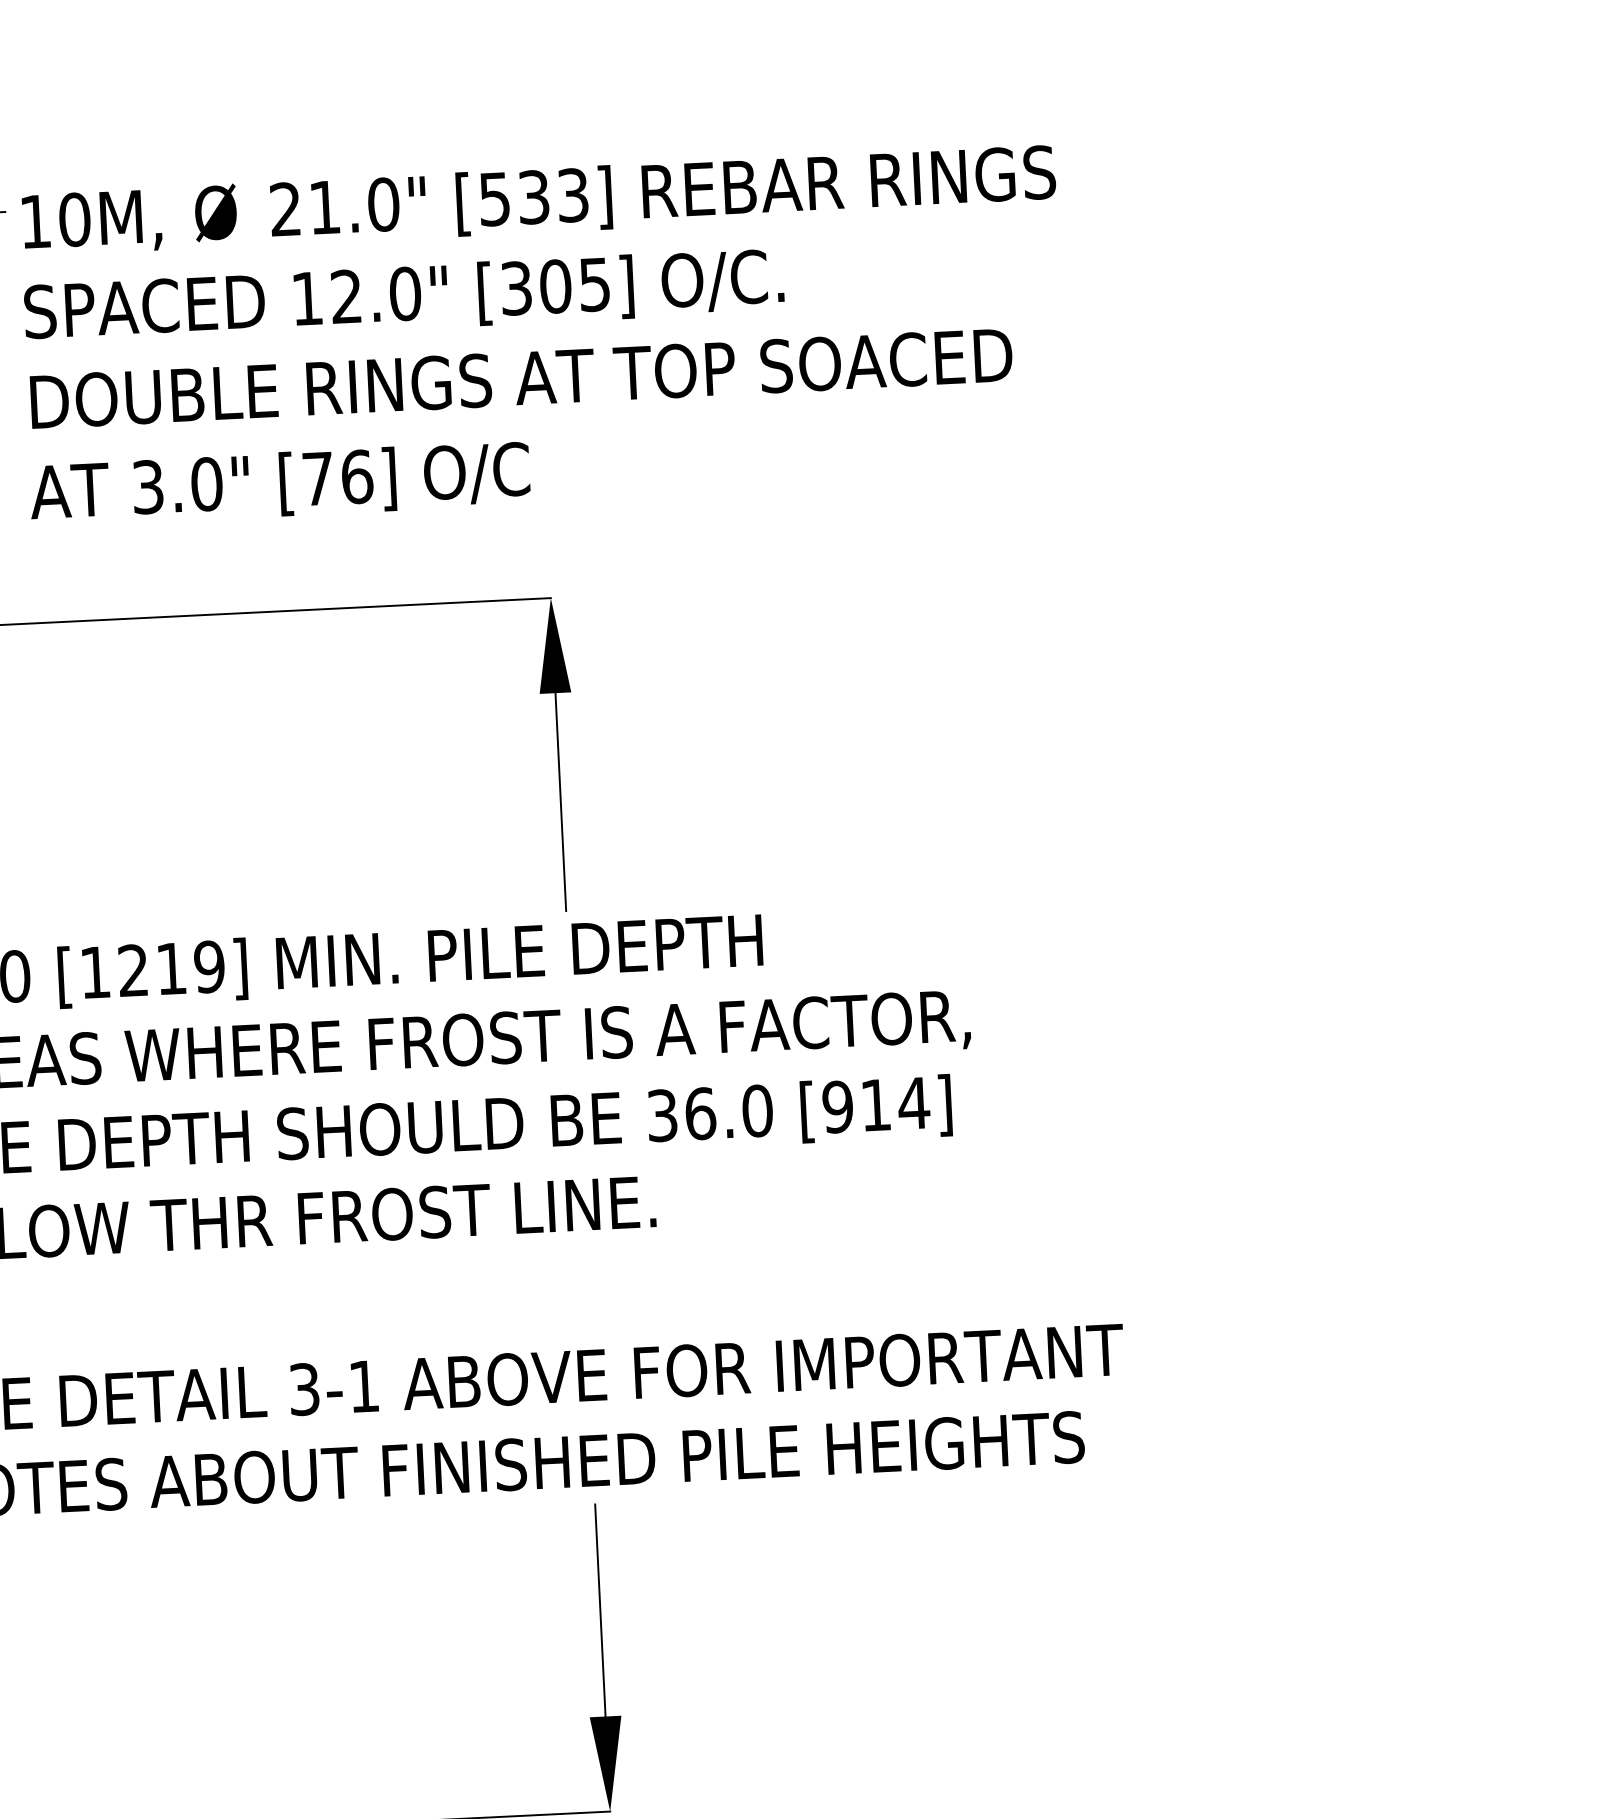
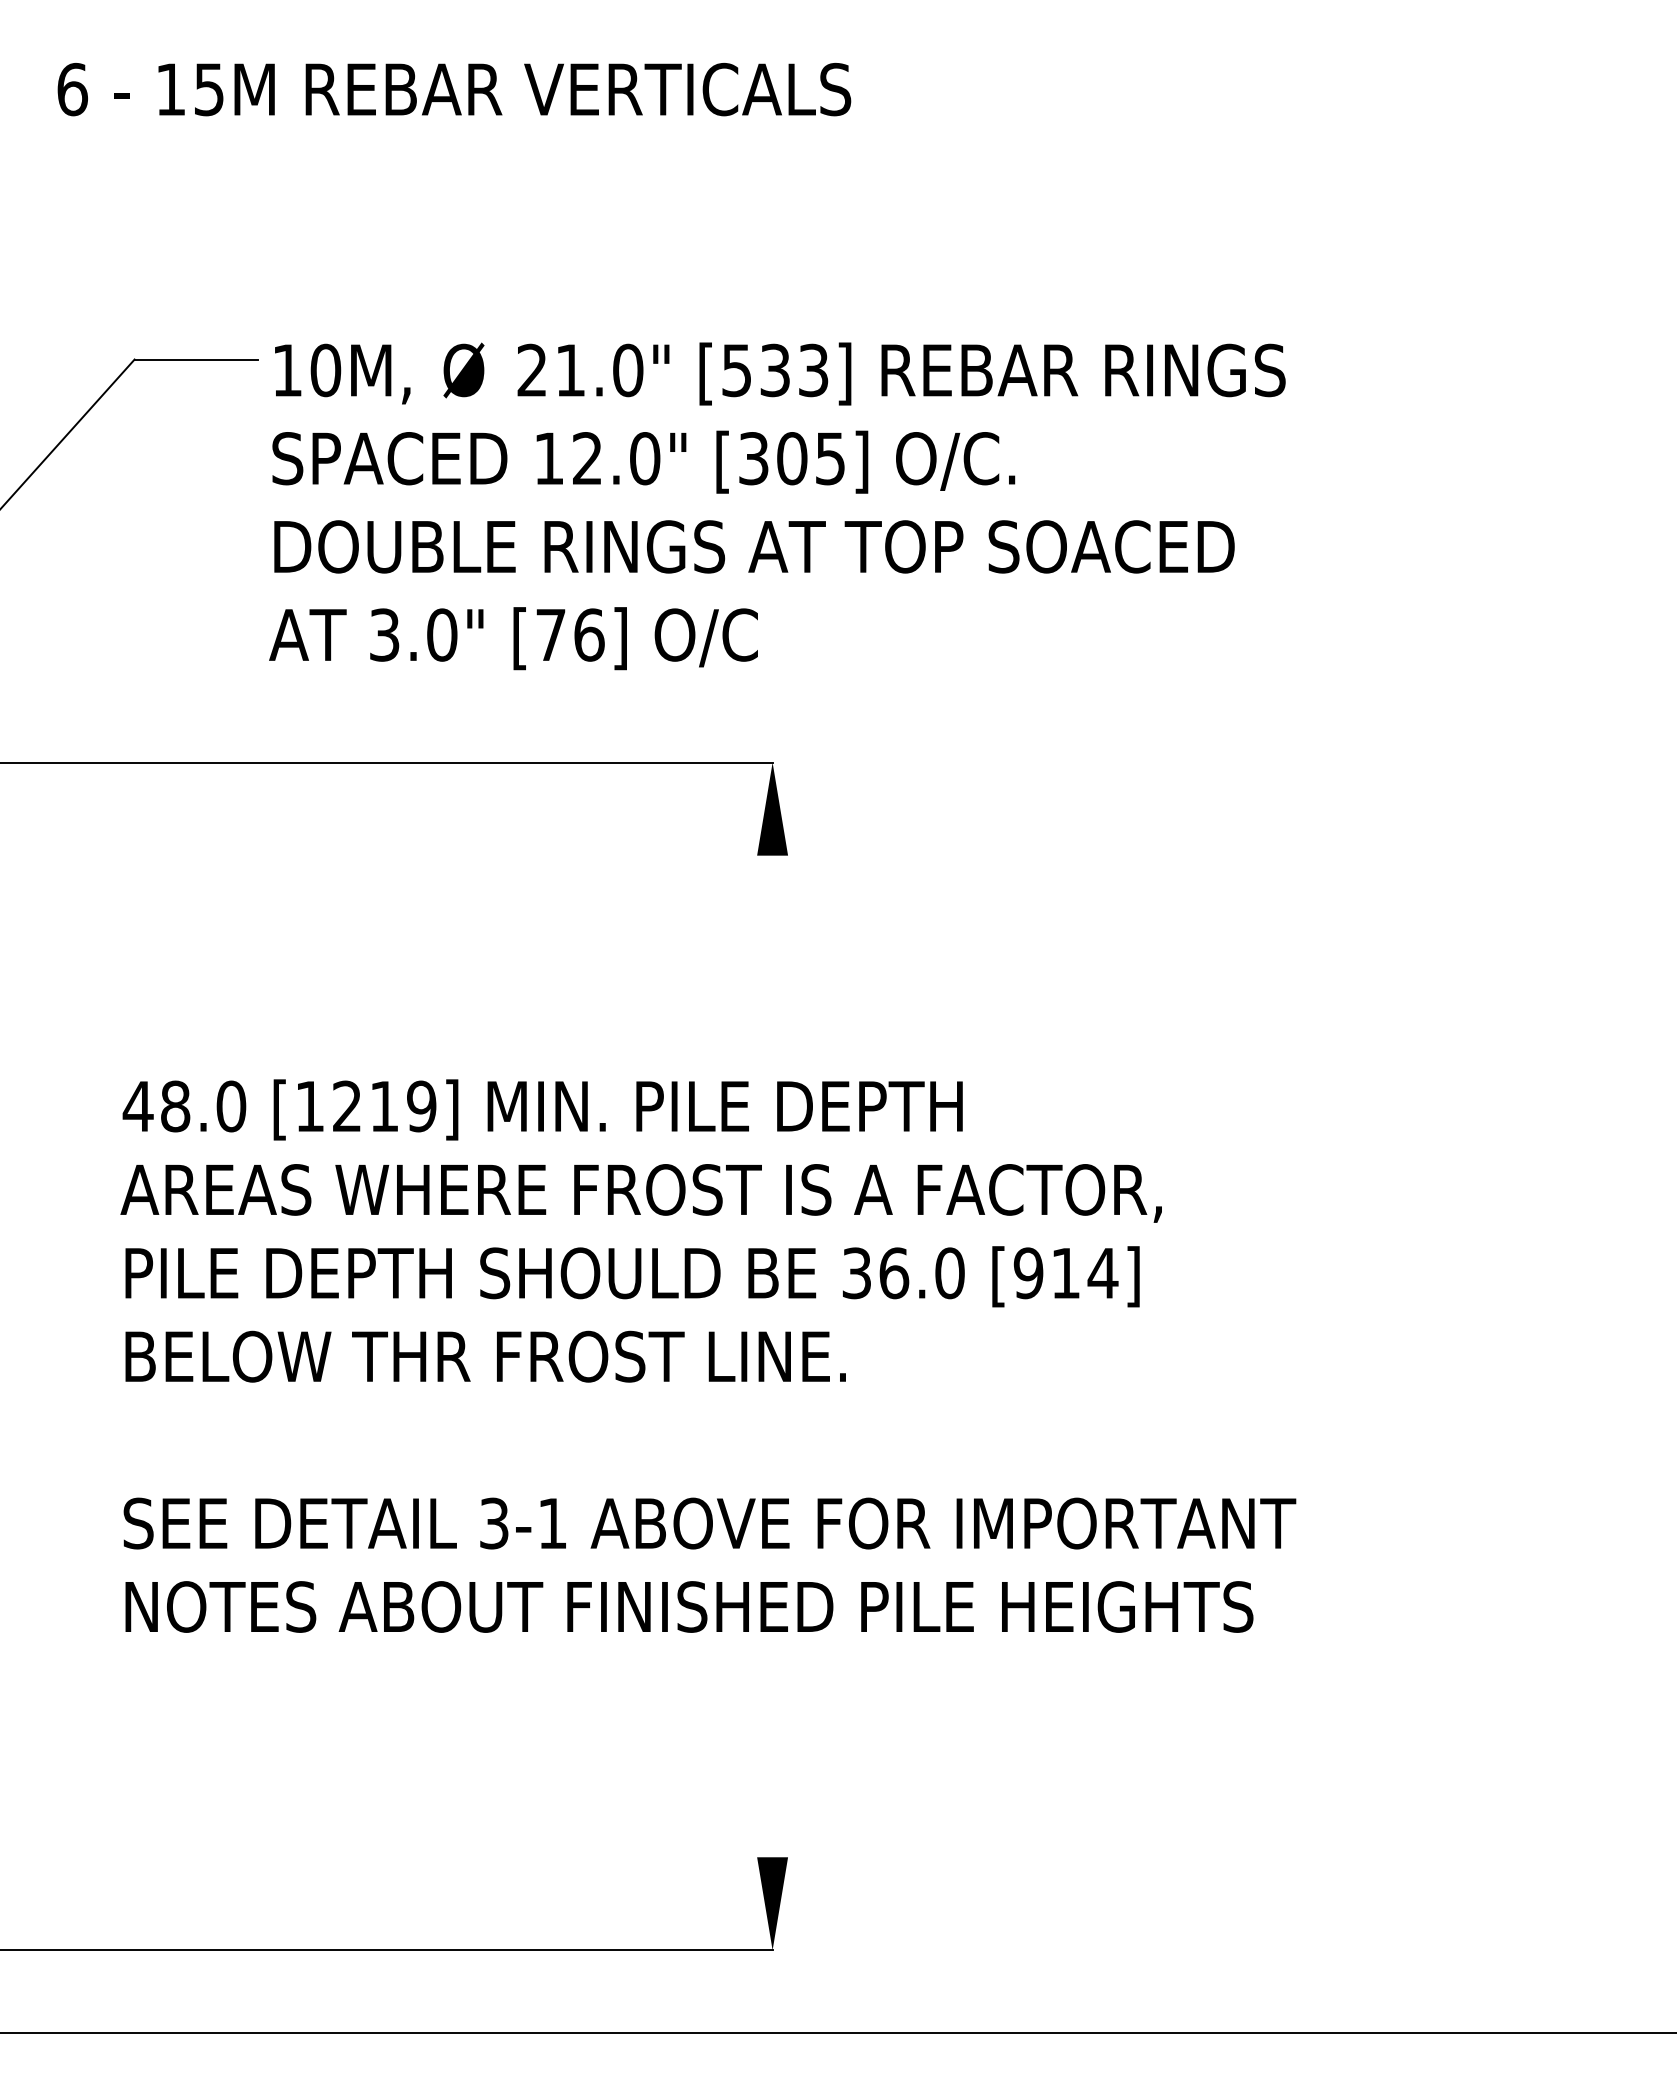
line: (560, 801) -> (772, 961), removed
line: (600, 1610) -> (772, 1753), removed

